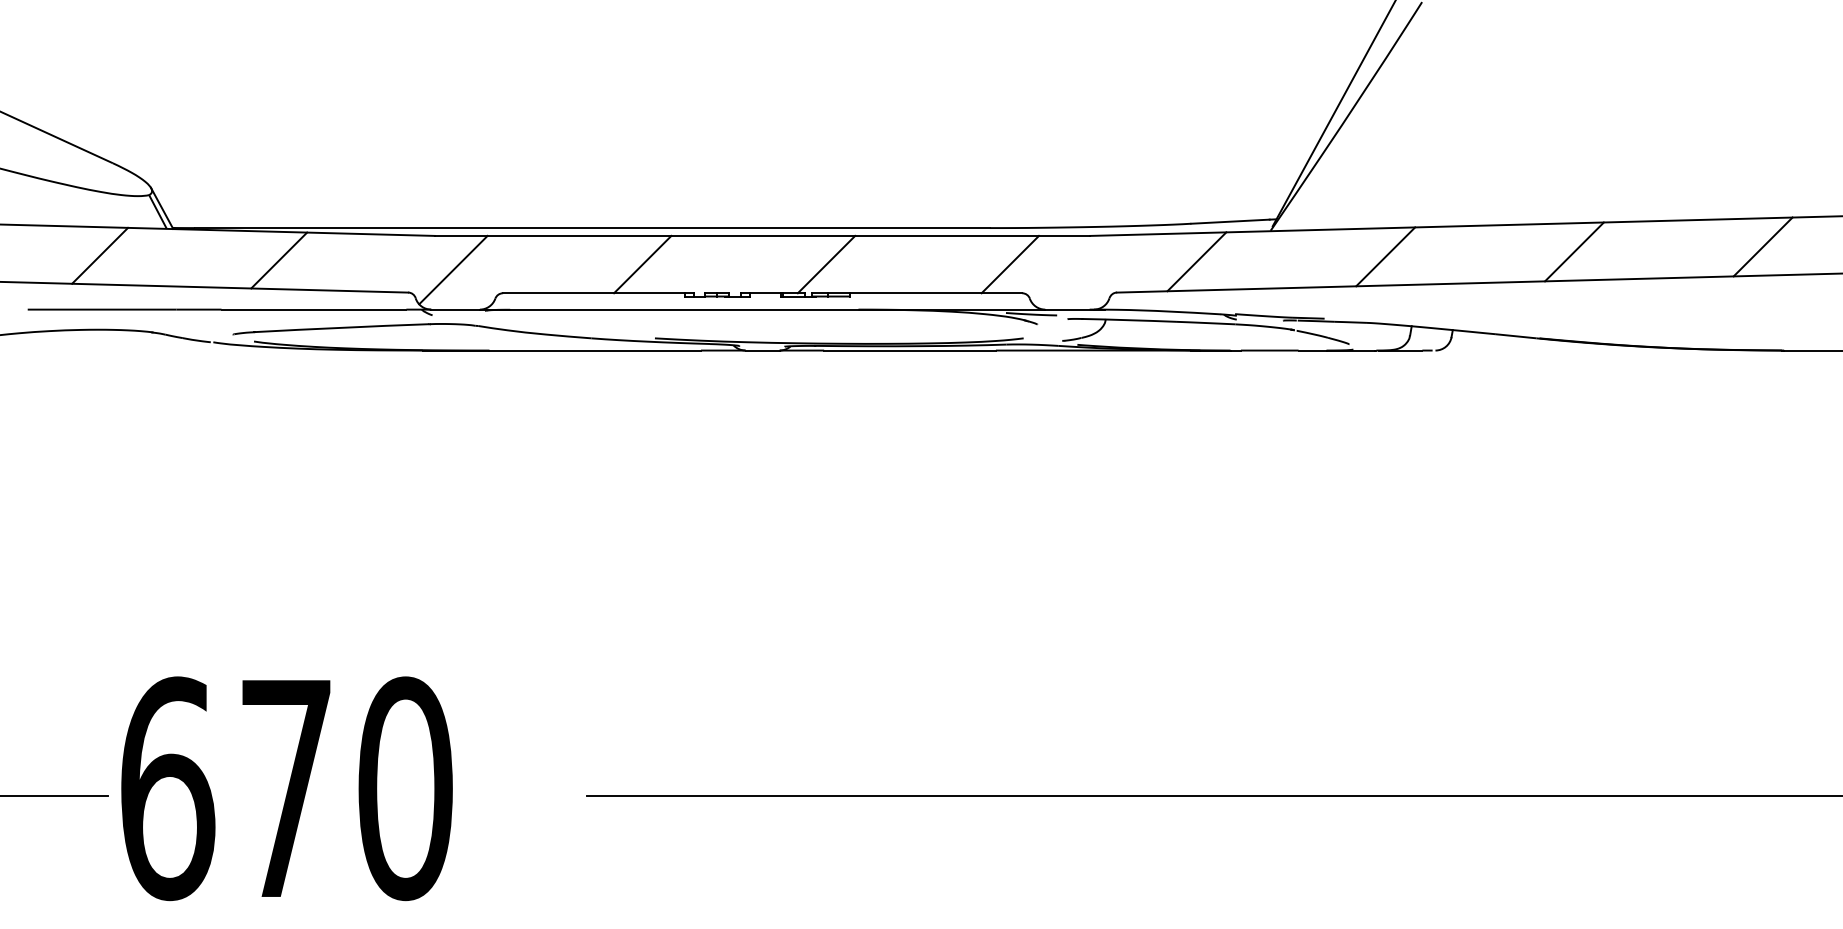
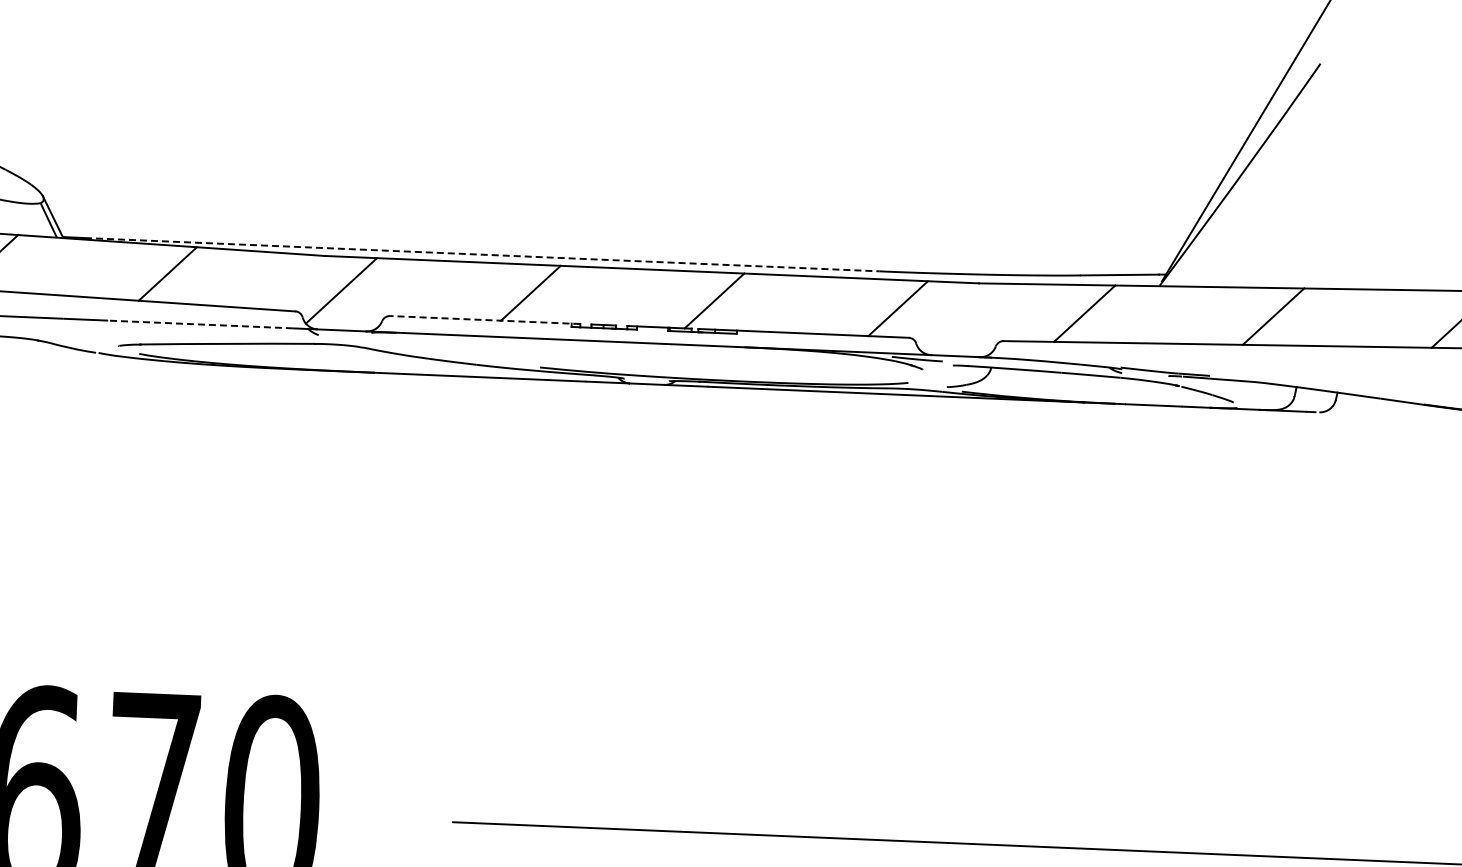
line: (592, 228) -> (482, 255), solid -> dashed
line: (597, 293) -> (484, 320), solid -> dashed
line: (313, 309) -> (200, 324), solid -> dashed

